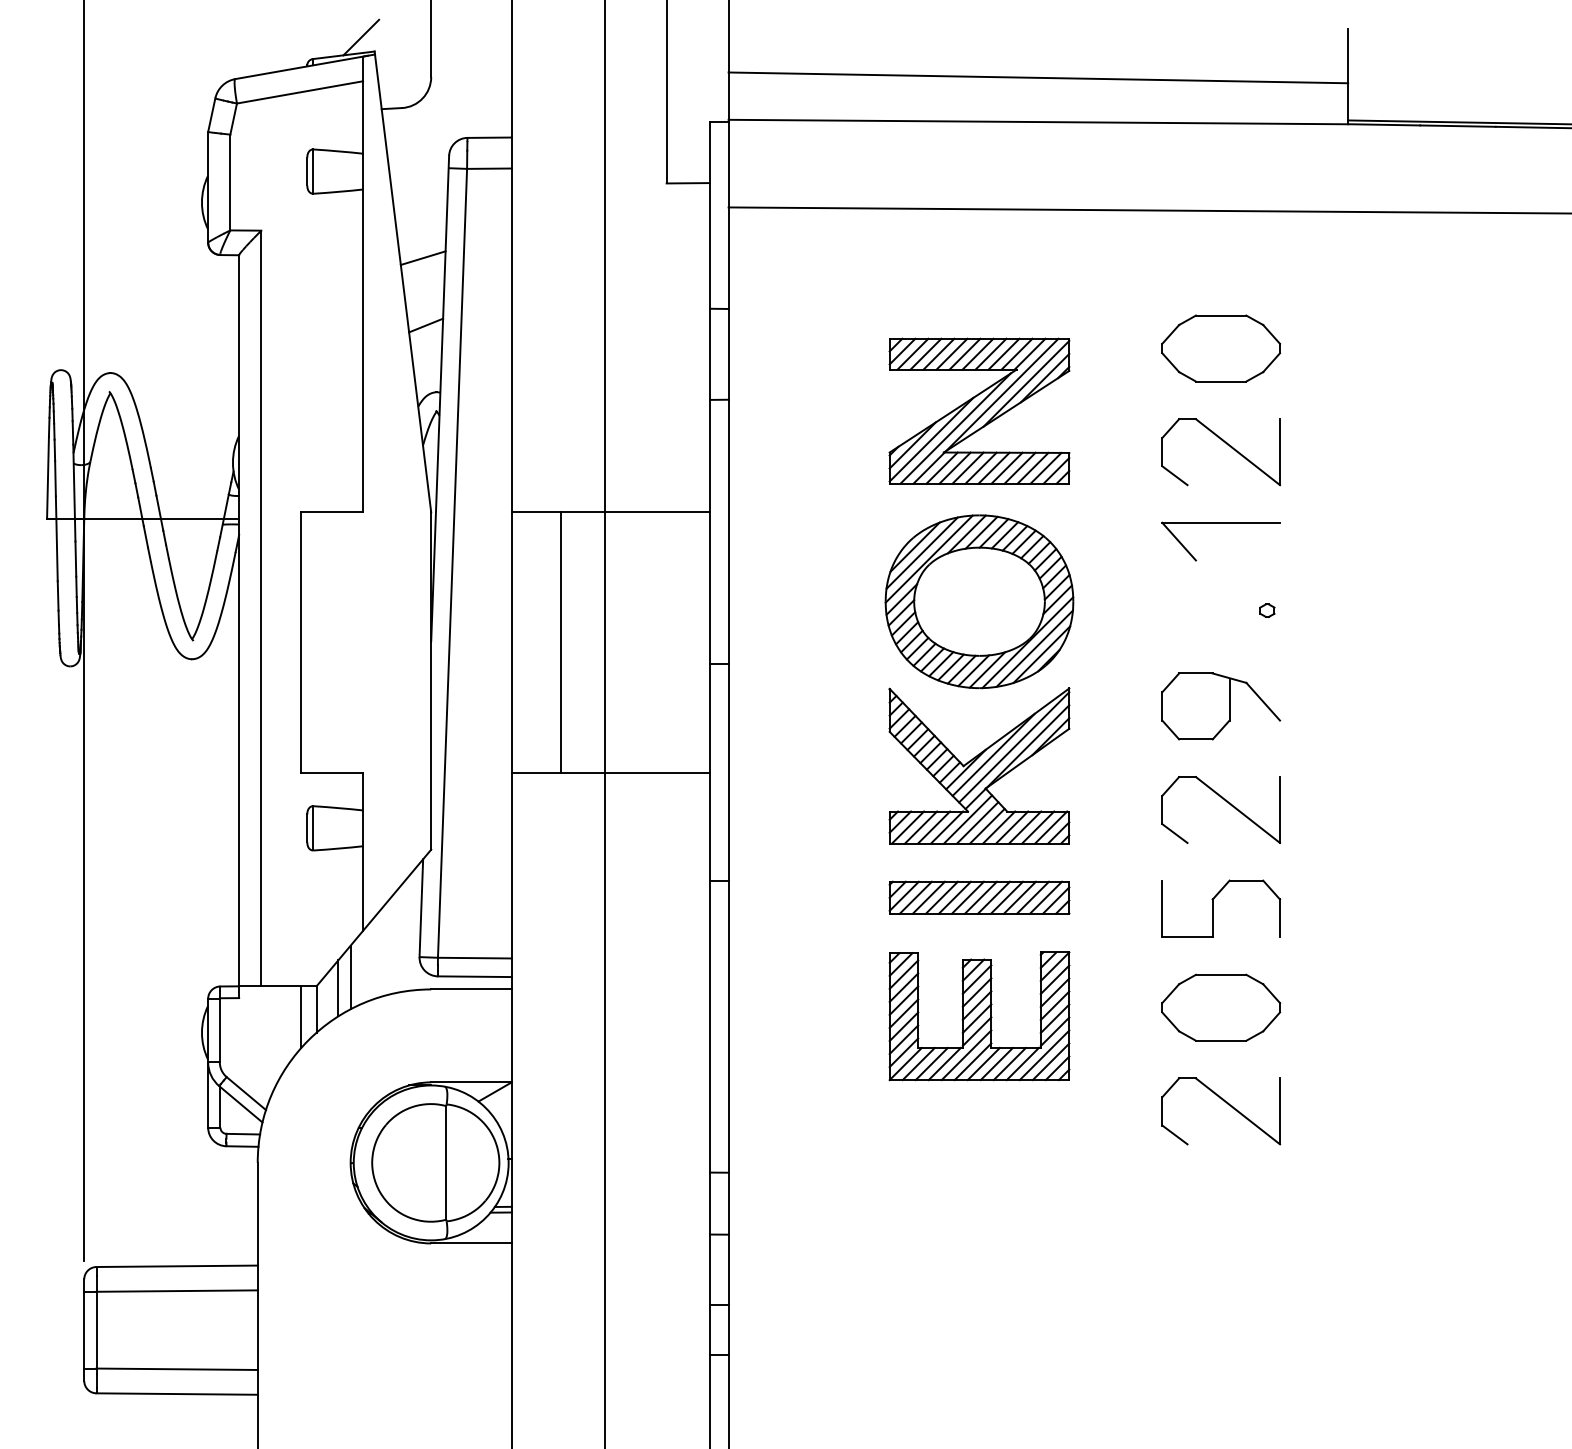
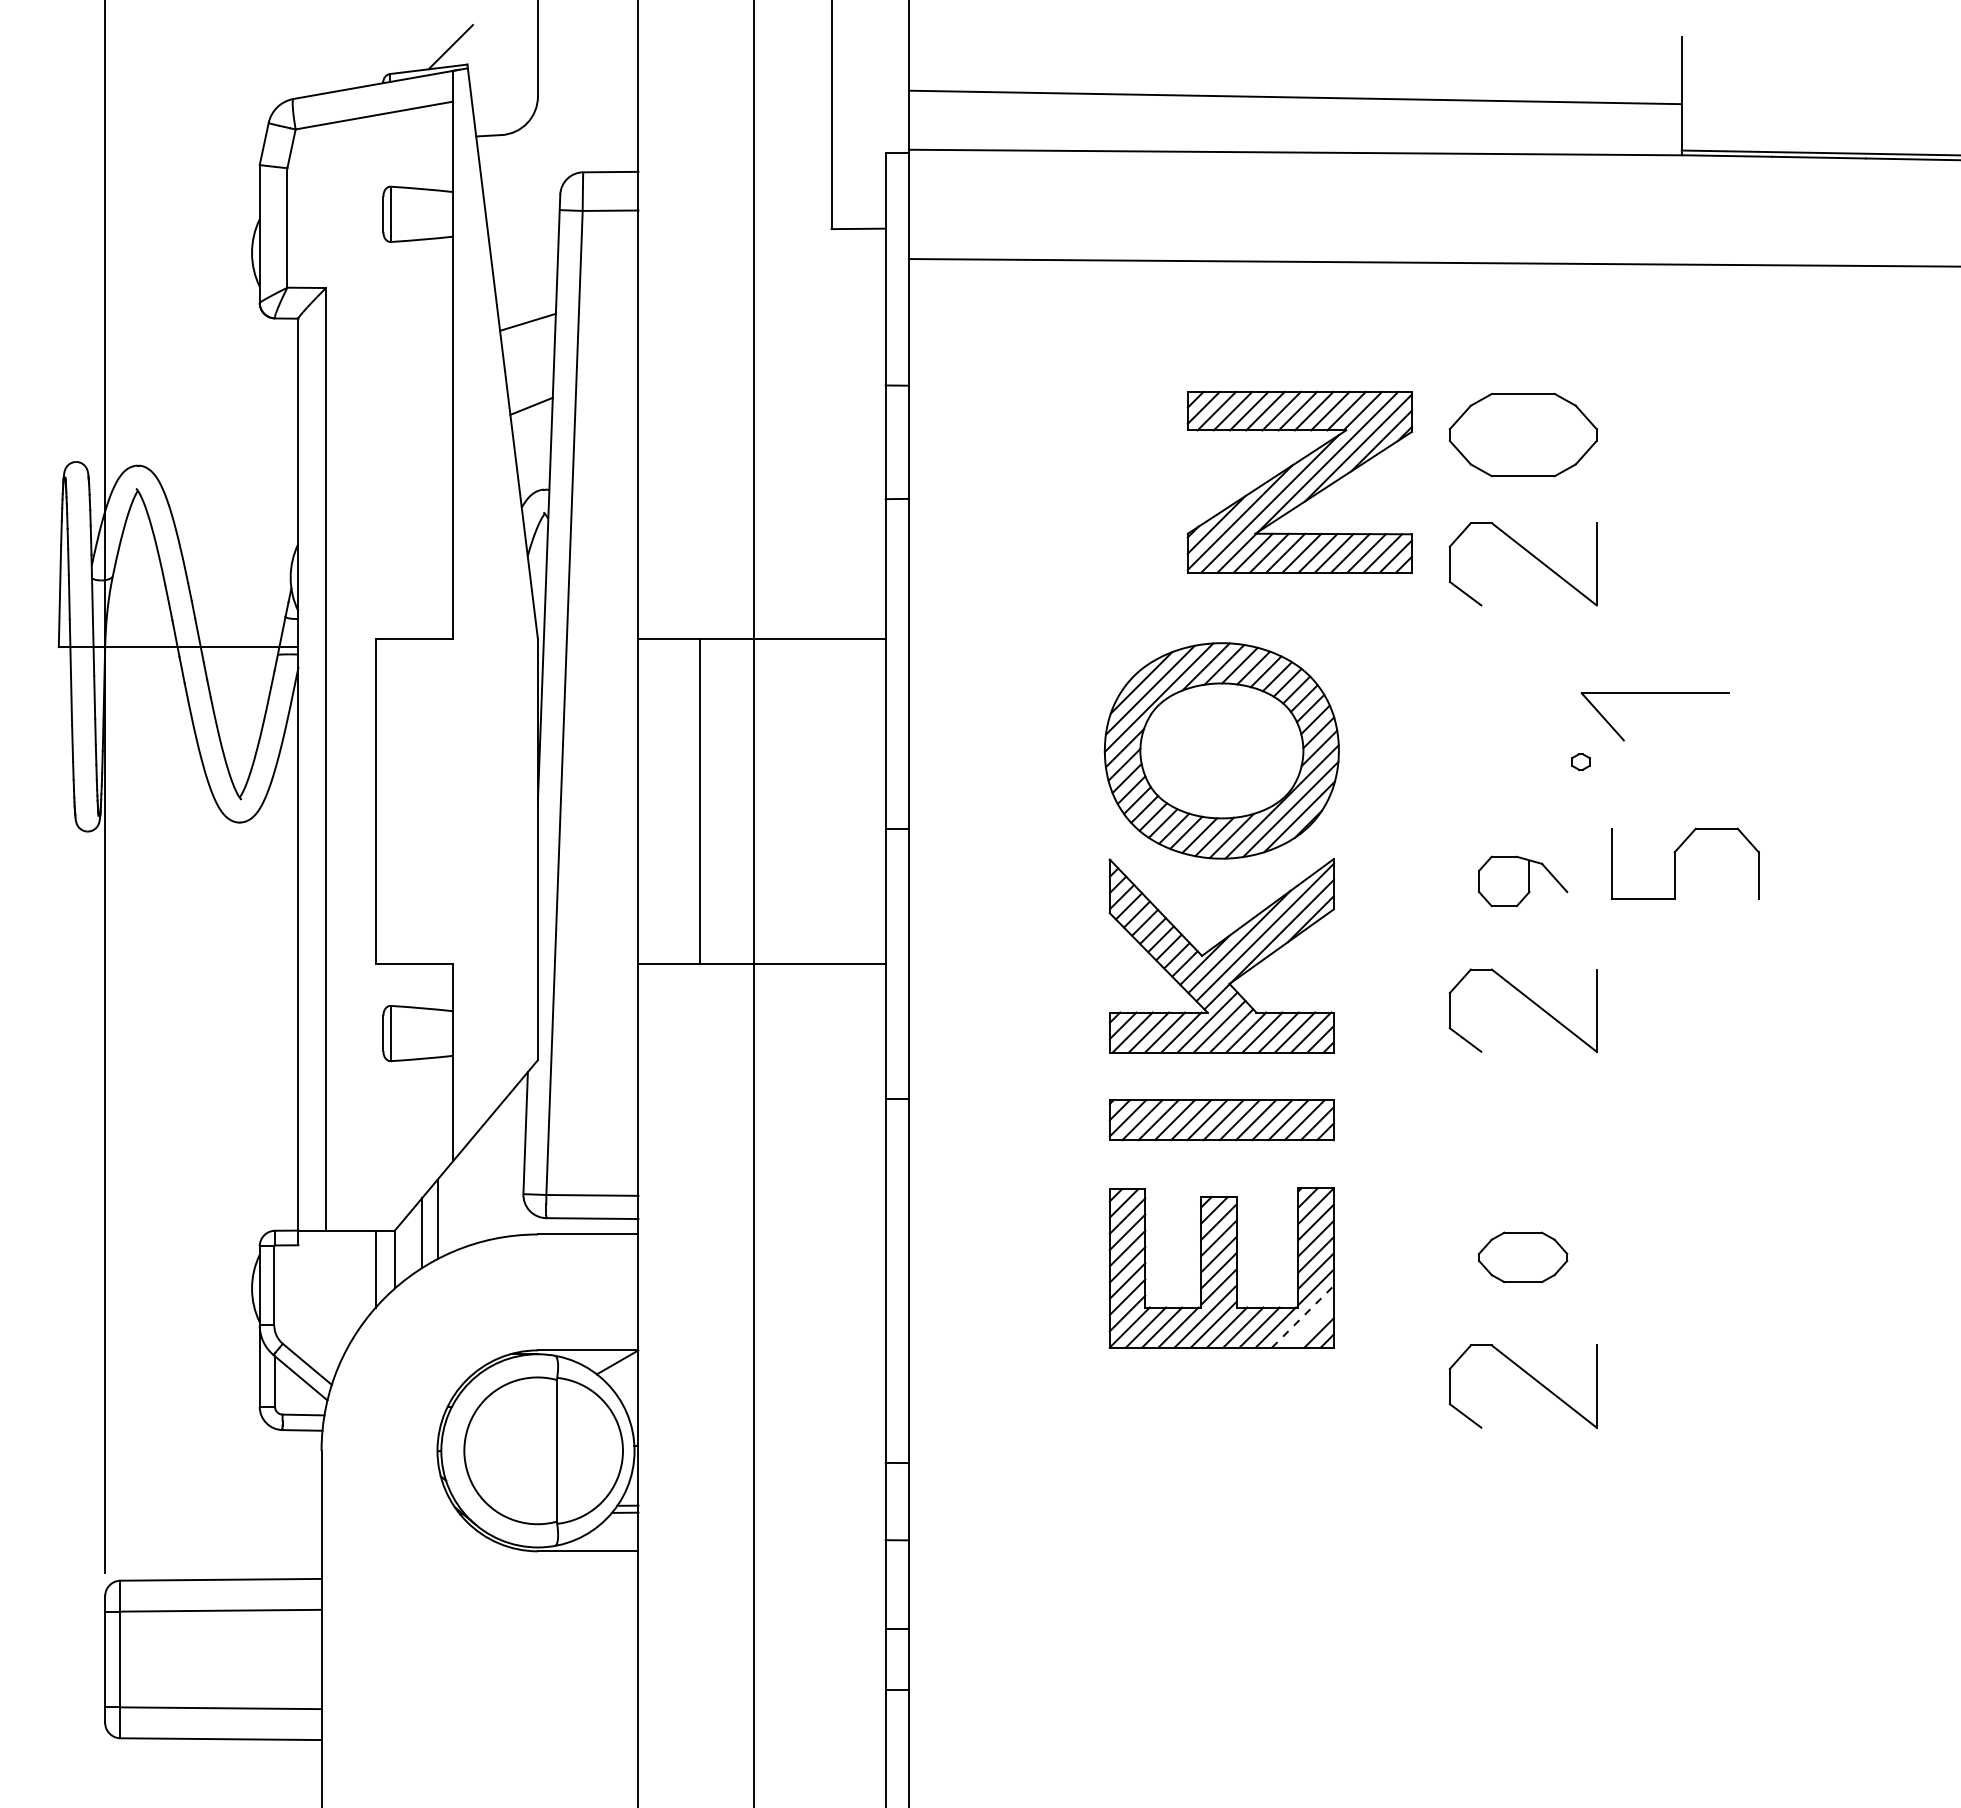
part: (979, 410) -> (1299, 481), moved
part: (1220, 522) -> (1654, 693), moved
part: (1220, 706) -> (1522, 881), size x0.6
part: (1213, 908) -> (1675, 863), moved
part: (1220, 1007) -> (1522, 1257), size x0.6
line: (1044, 1055) -> (1303, 1316), solid -> dashed
line: (1050, 1061) -> (1310, 1324), removed

